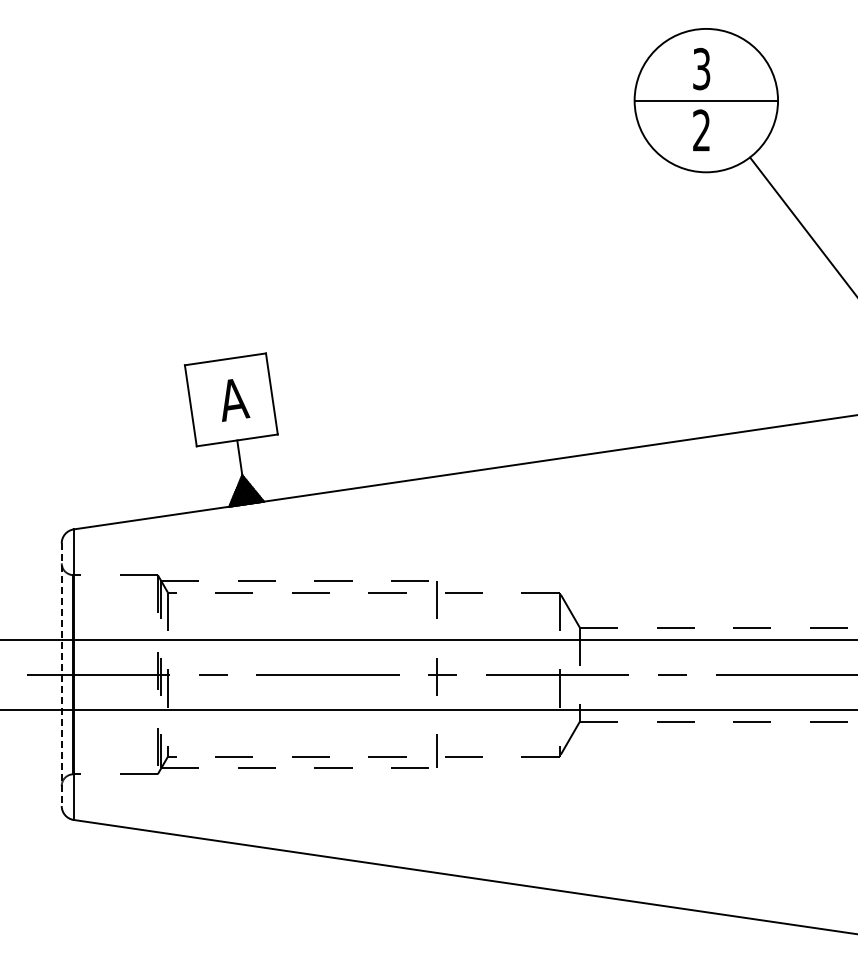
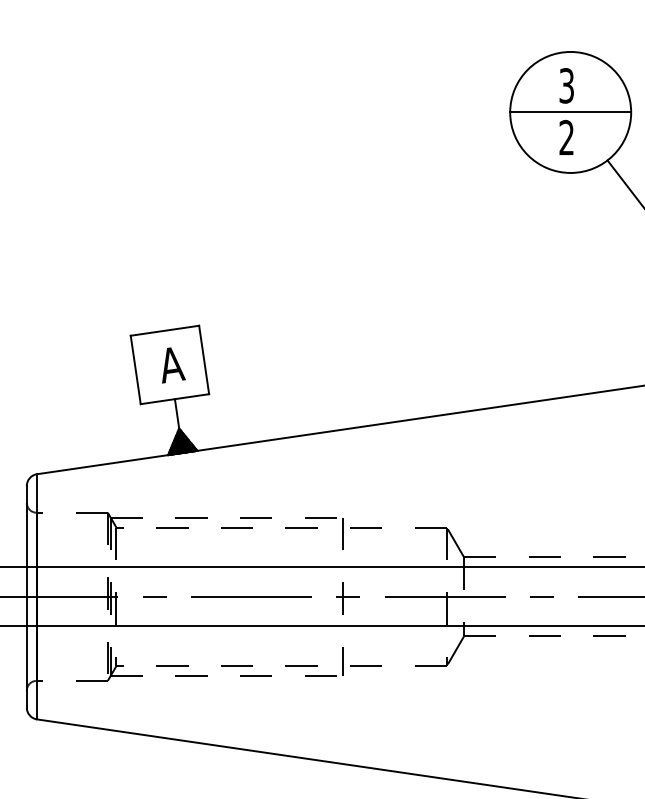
line: (61, 675) -> (26, 597), dashed -> solid

